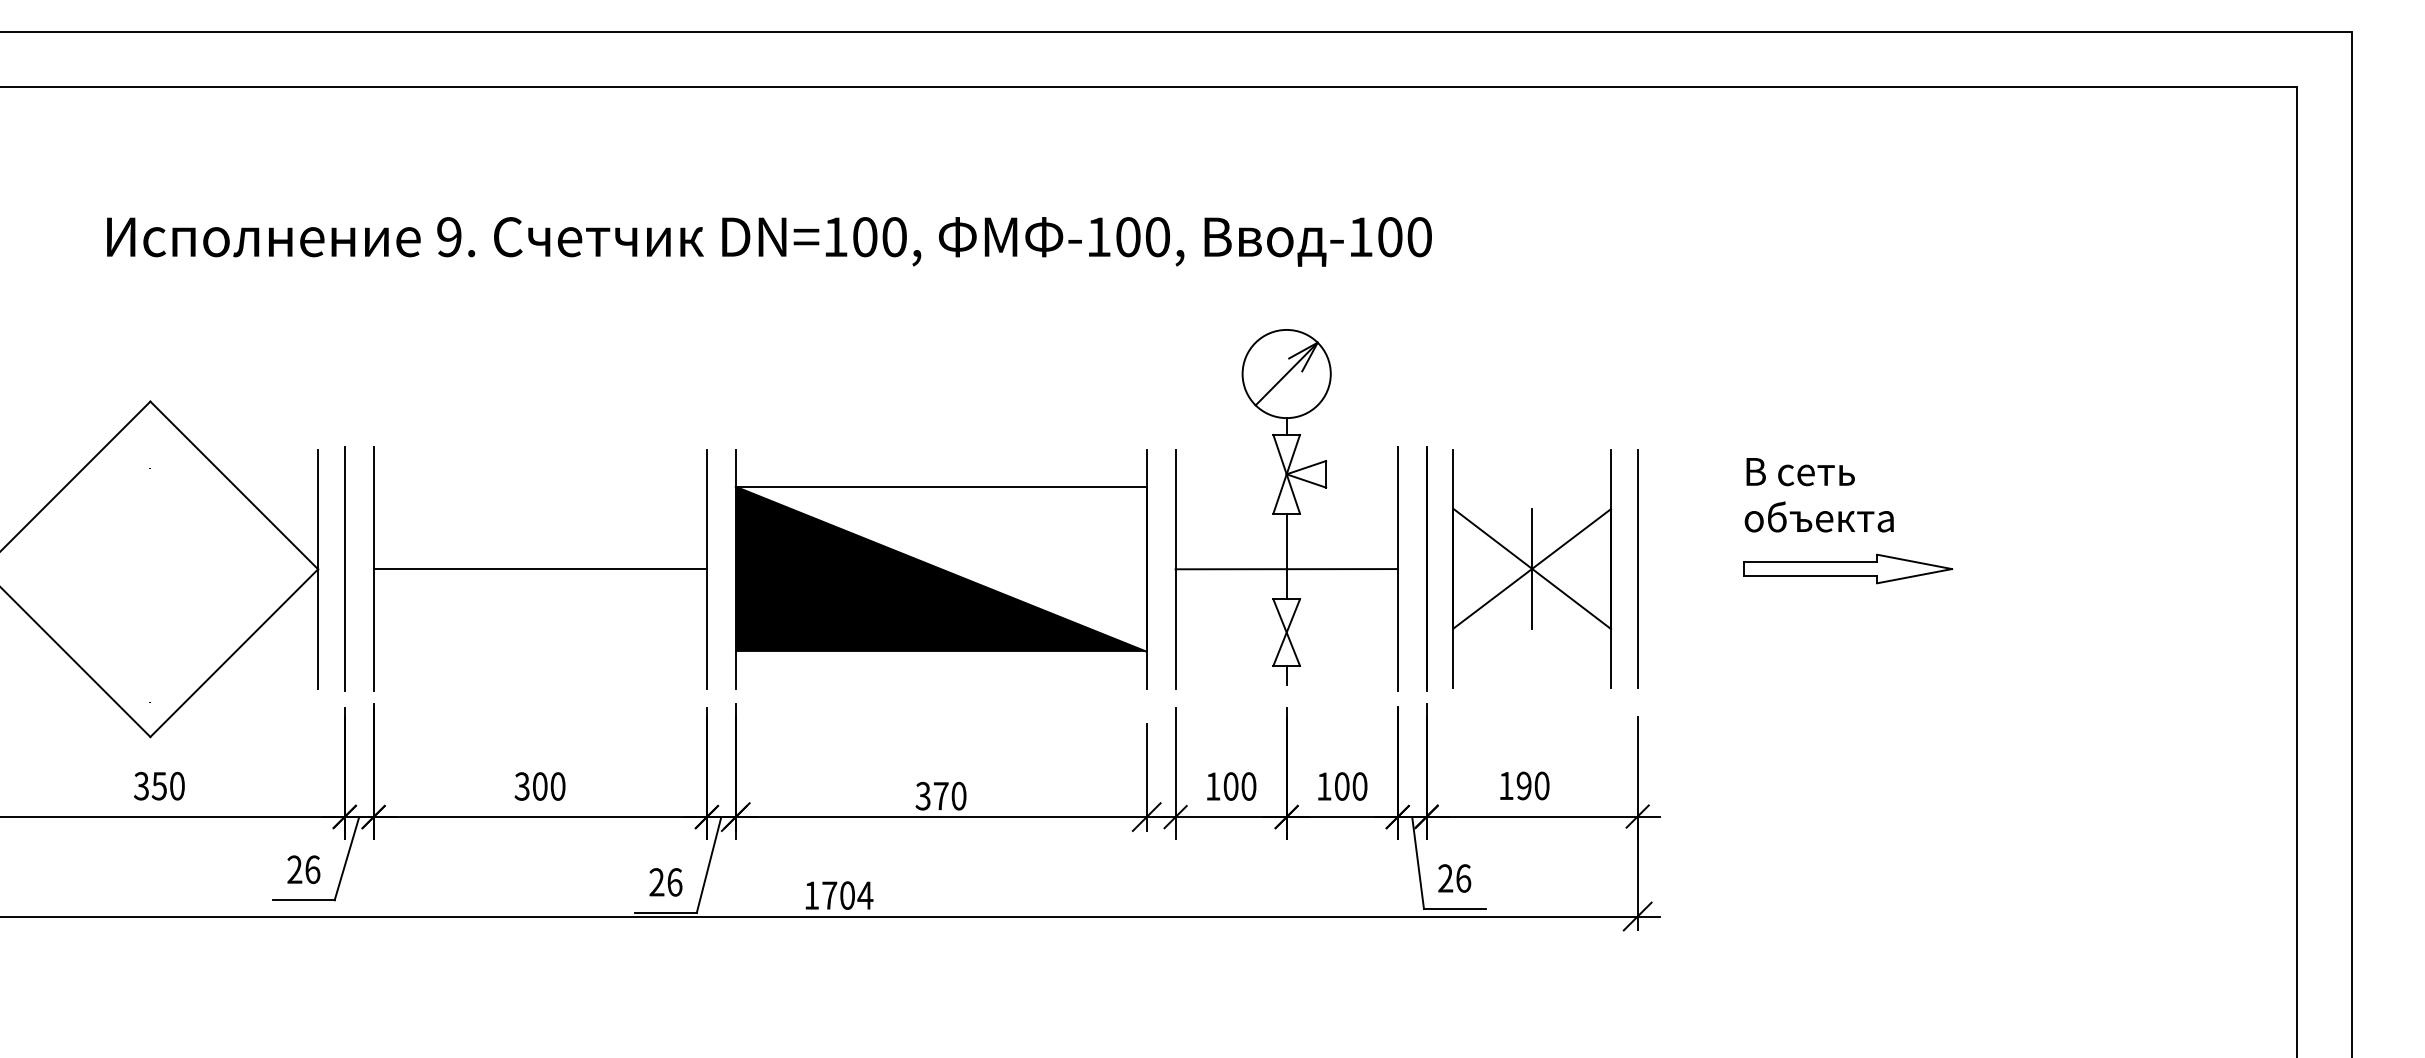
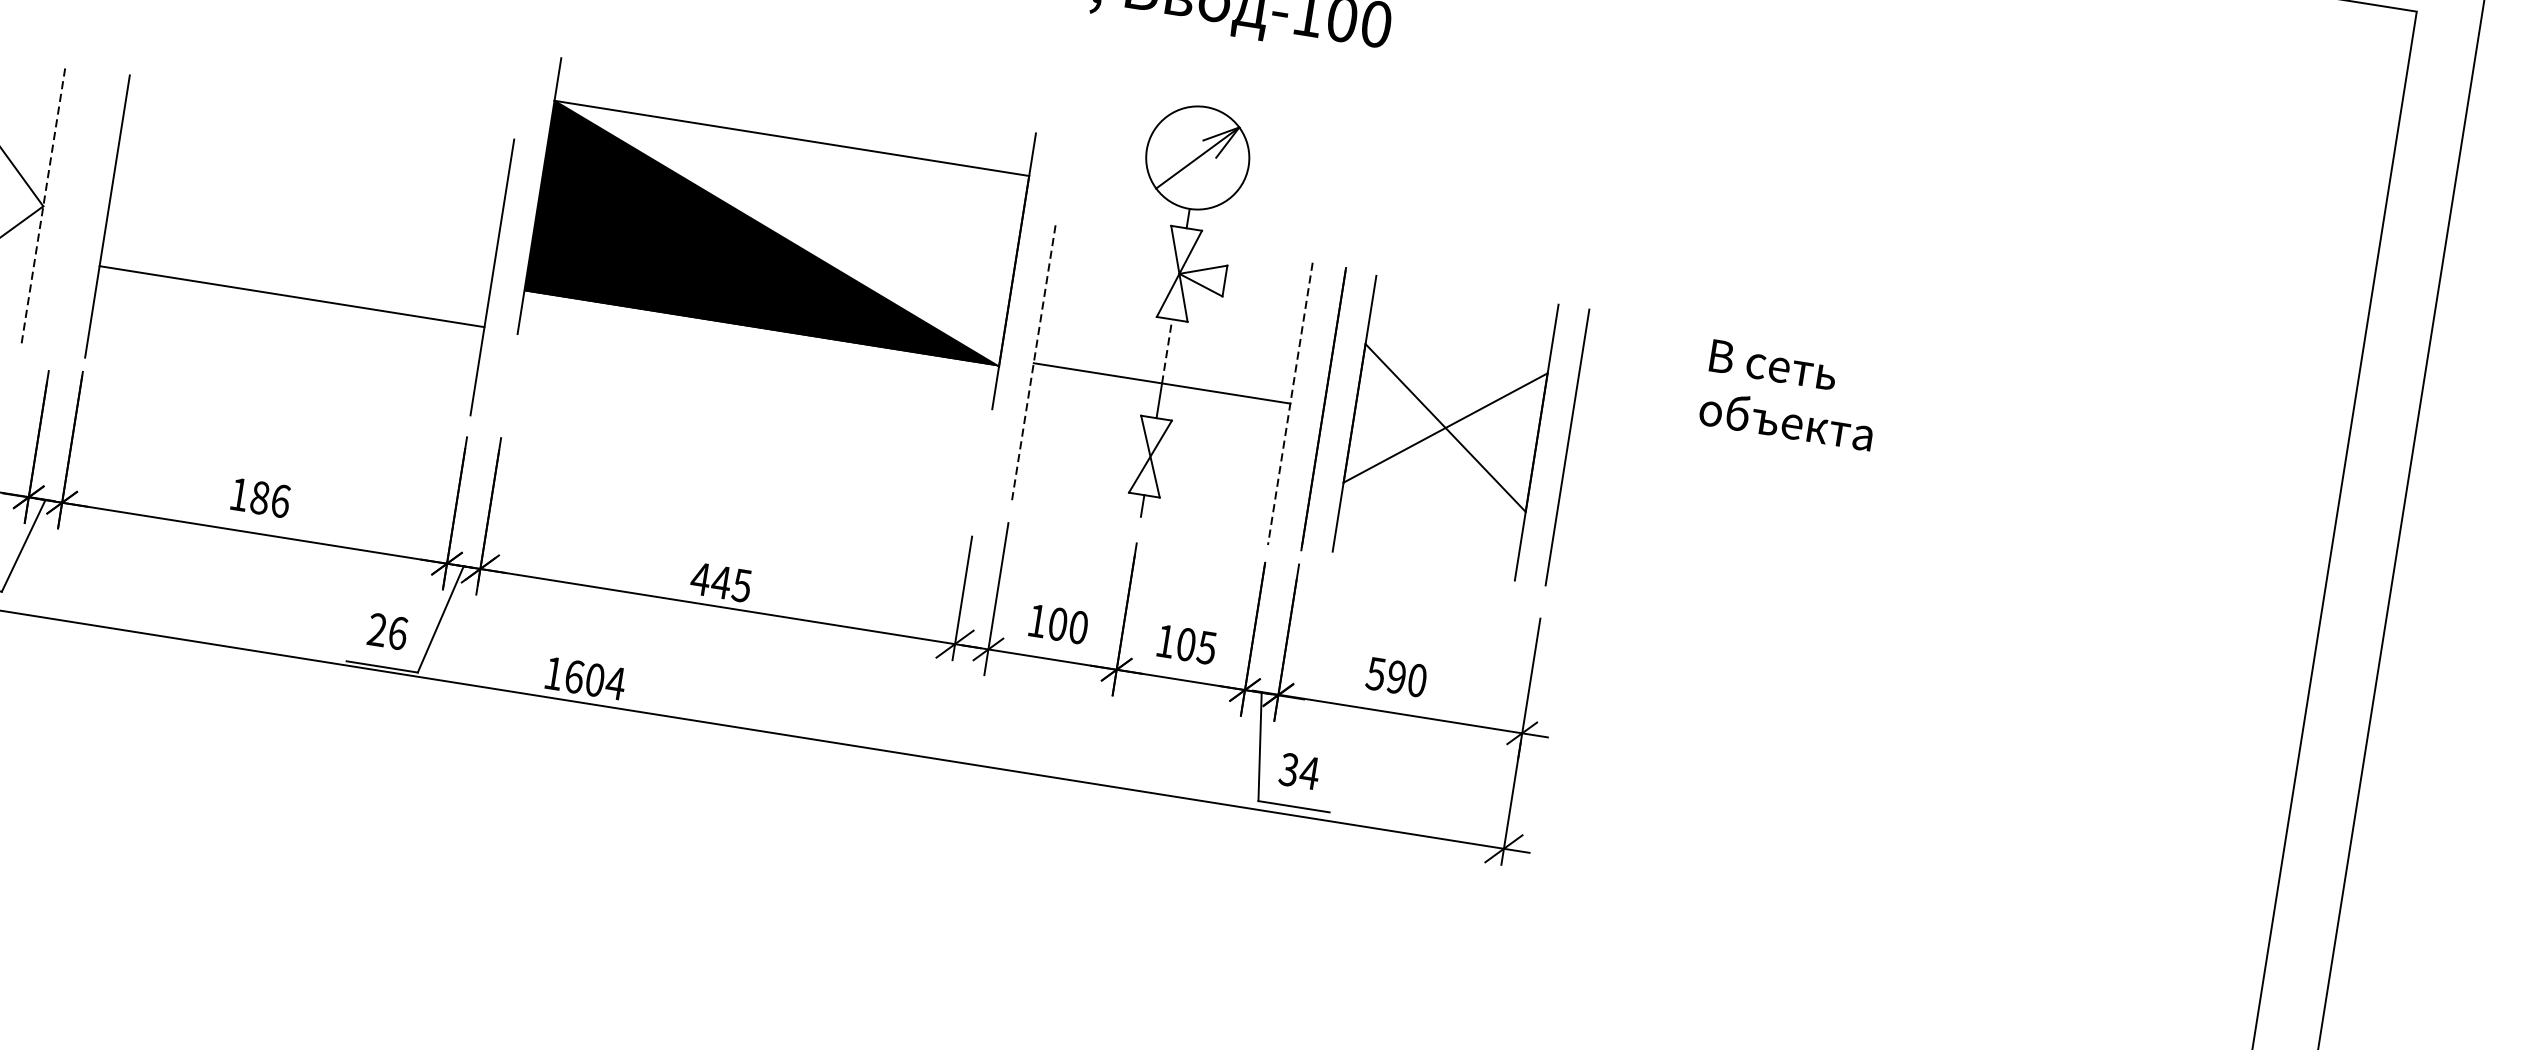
line: (1286, 541) -> (1166, 351), solid -> dashed
part: (1847, 568) -> (1809, 485), removed
line: (318, 569) -> (43, 206), solid -> dashed
line: (344, 569) -> (73, 211), removed
line: (539, 569) -> (291, 296), moved
part: (940, 569) -> (775, 233), moved
line: (1175, 569) -> (1033, 363), solid -> dashed
line: (1397, 569) -> (1289, 404), solid -> dashed
line: (1532, 569) -> (1445, 428), removed
text: (539, 786) -> (259, 497), 300 -> 186
text: (1359, 786) -> (1206, 647), 100 -> 105
text: (1505, 786) -> (1375, 674), 190 -> 590
text: (940, 795) -> (720, 581), 370 -> 445
text: (1454, 878) -> (1299, 771), 26 -> 34
text: (829, 895) -> (574, 676), 1704 -> 1604

